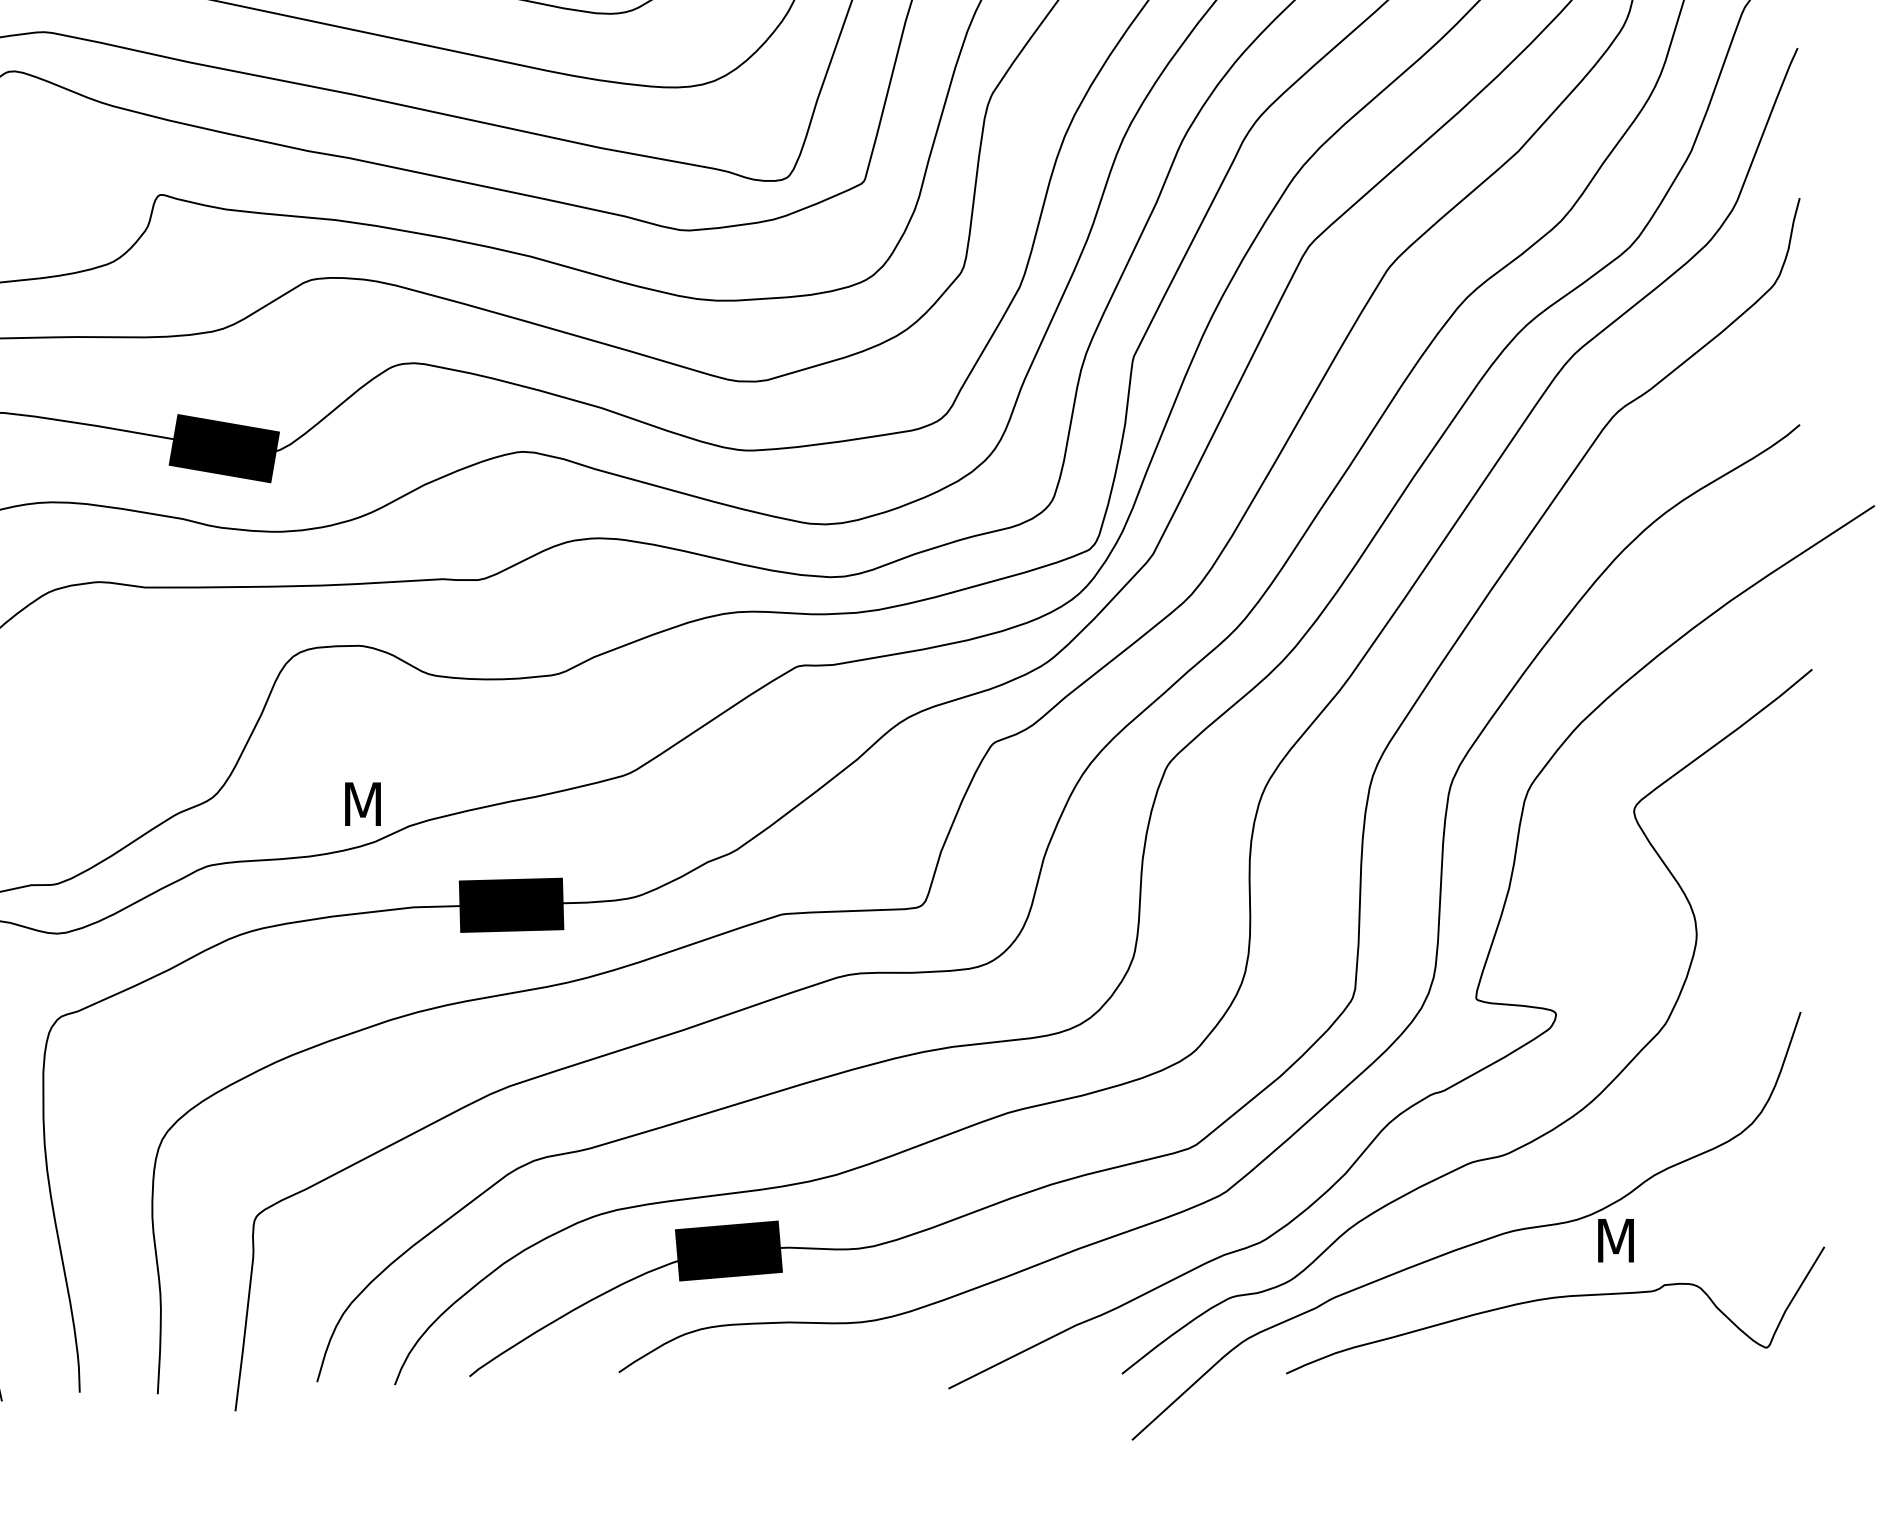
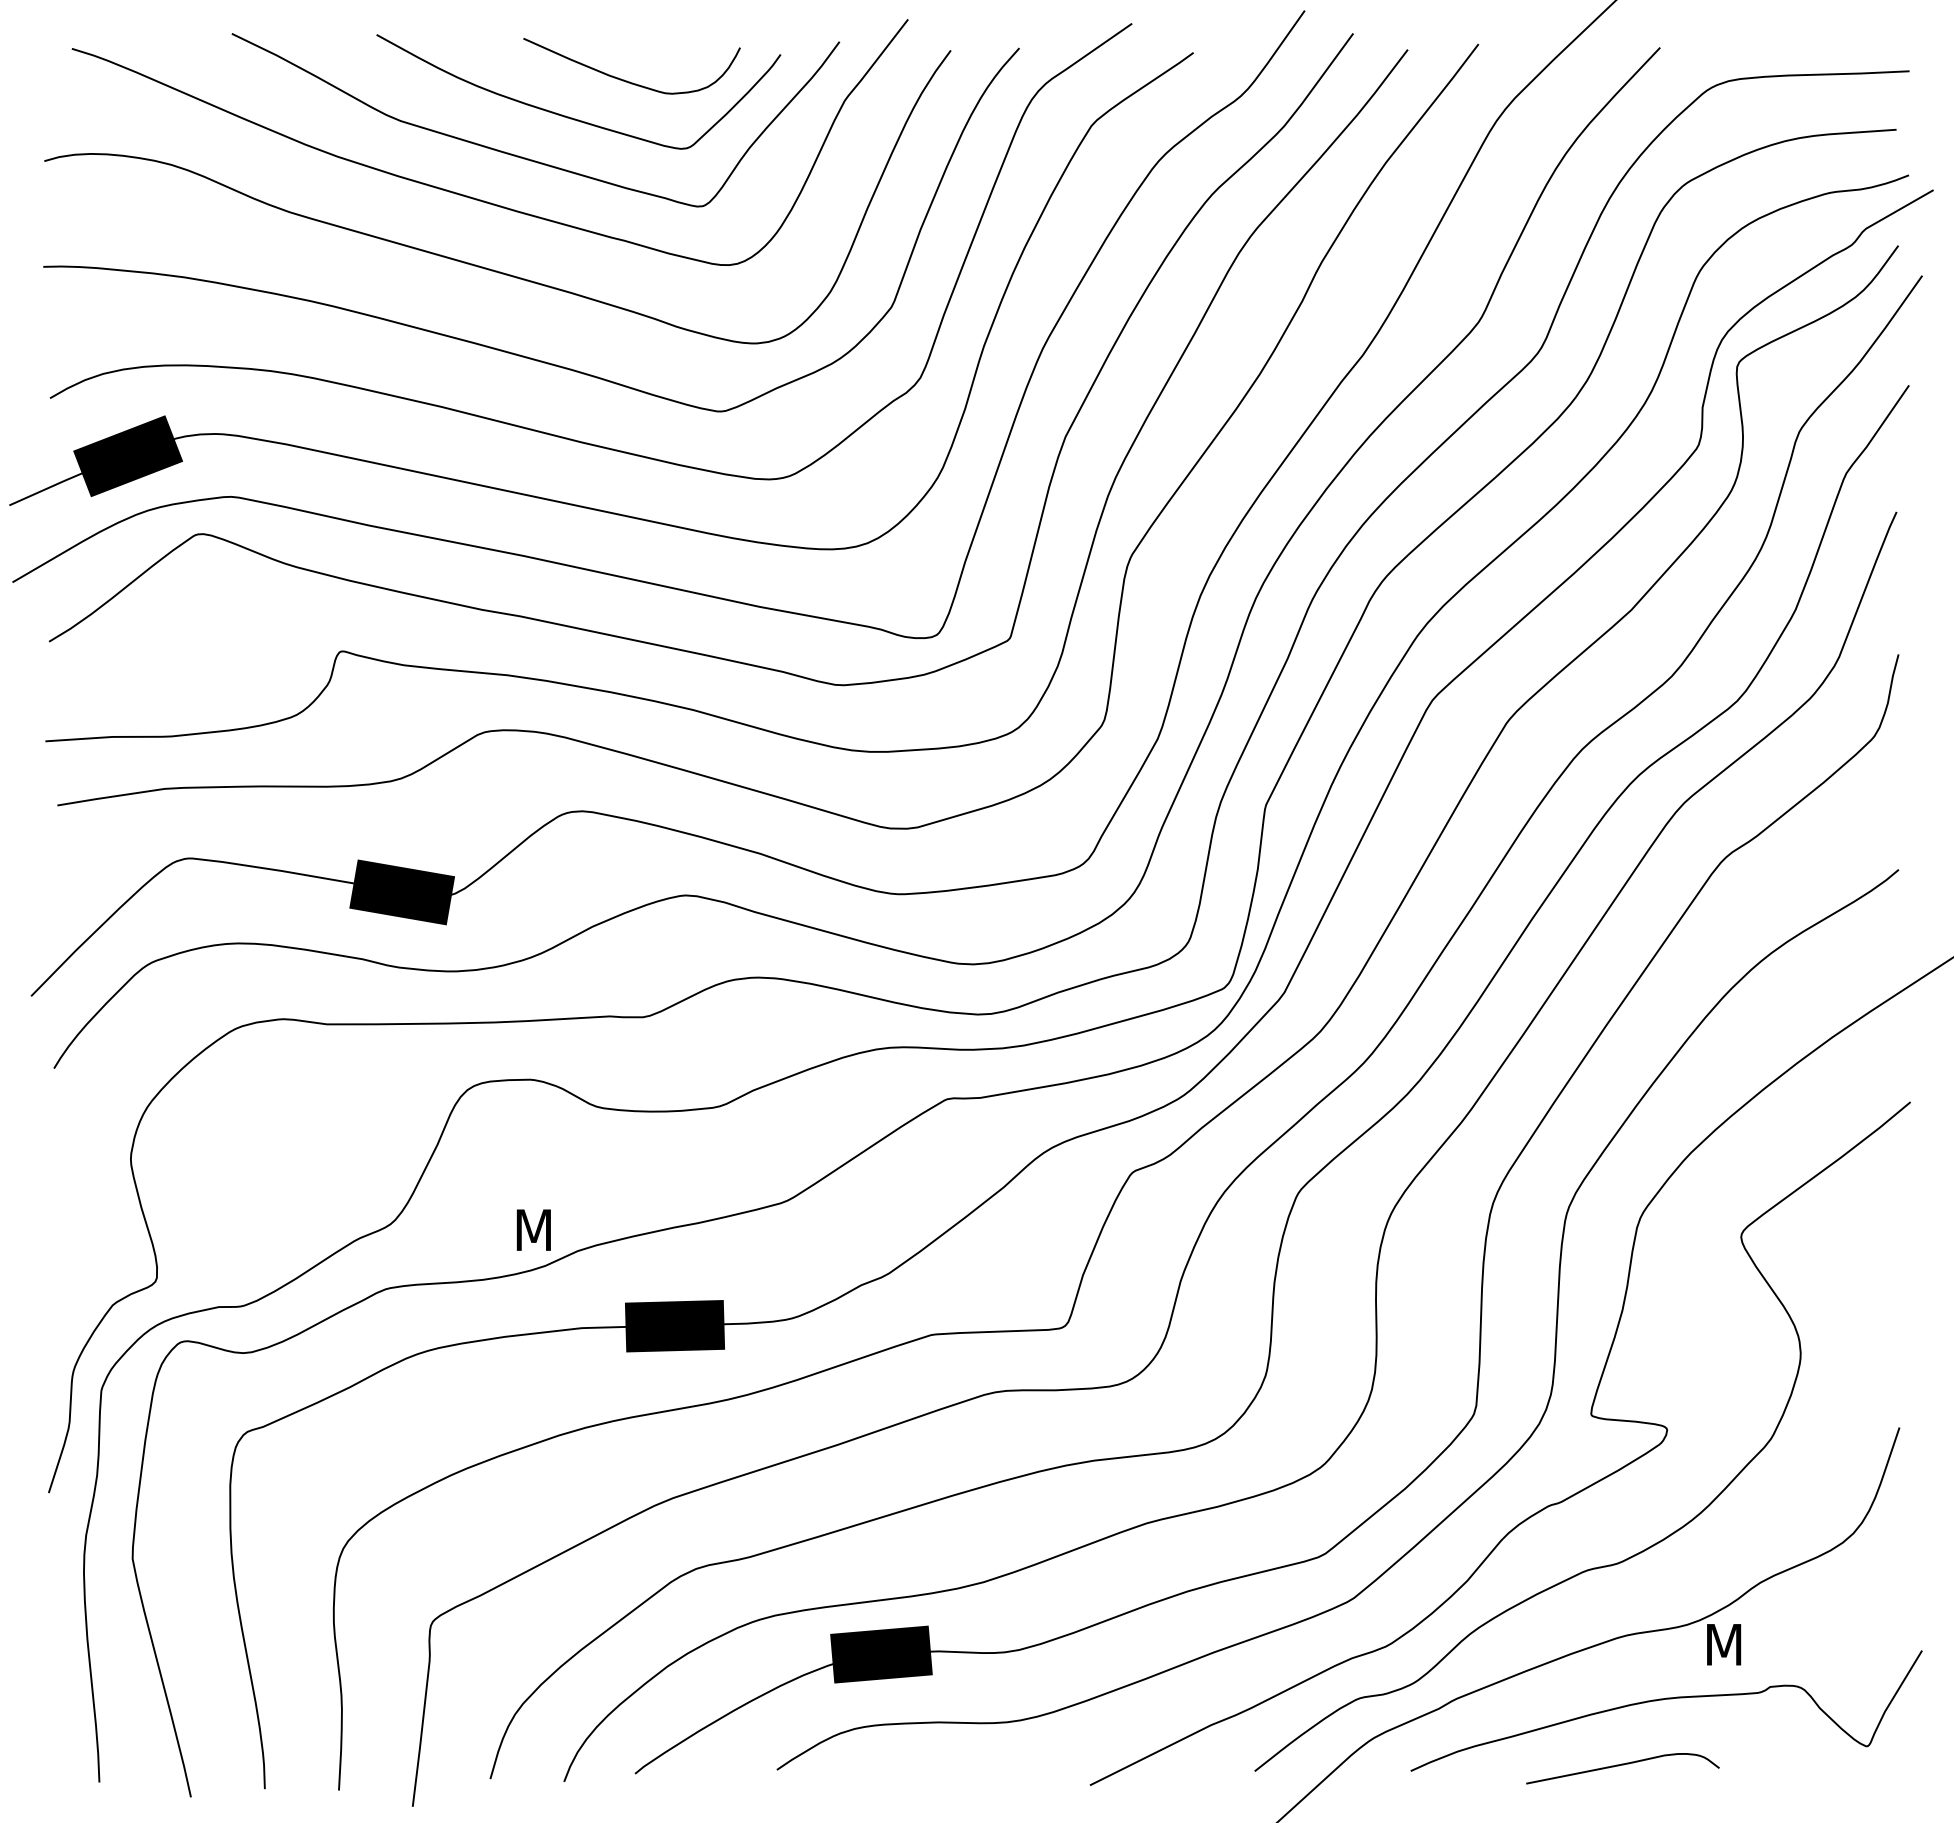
curve: (1509, 1367) -> (1622, 1765), added

